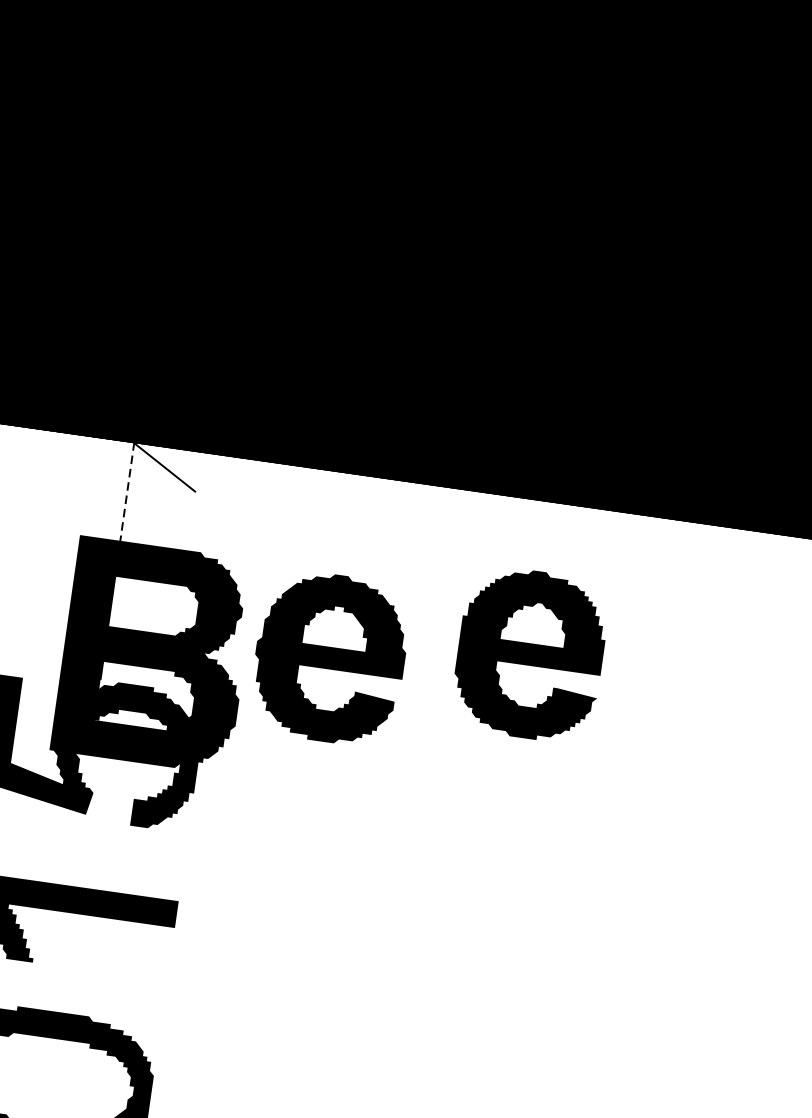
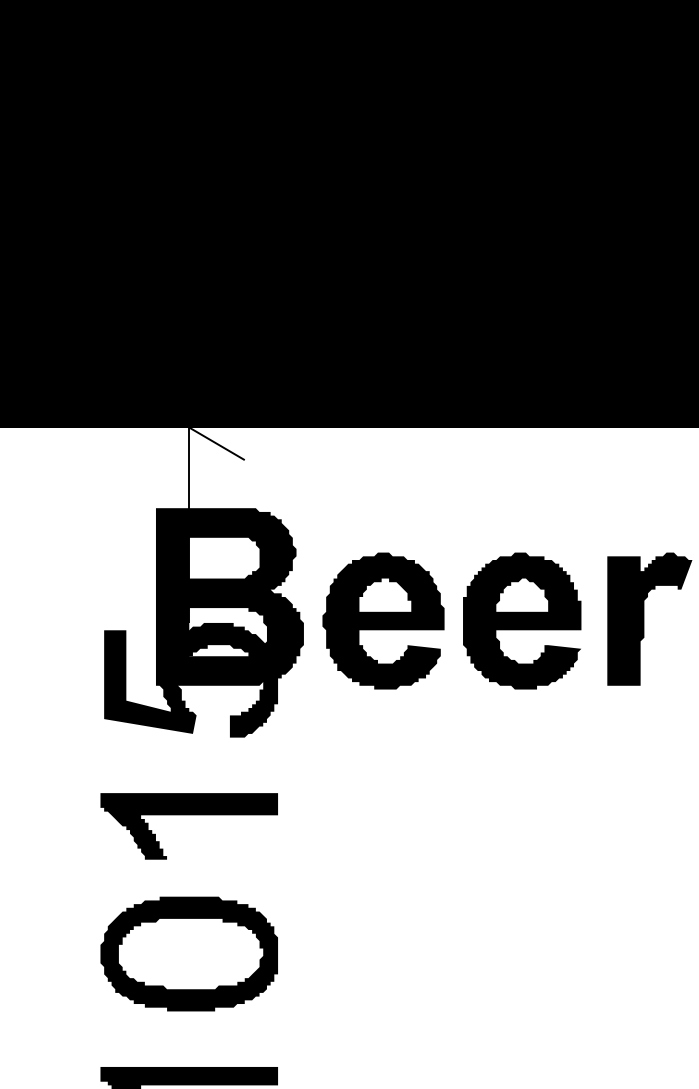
line: (127, 493) -> (189, 469), dashed -> solid
part: (530, 653) -> (522, 620), moved
part: (330, 657) -> (383, 620), moved
fill: (658, 753) -> (649, 618), added

